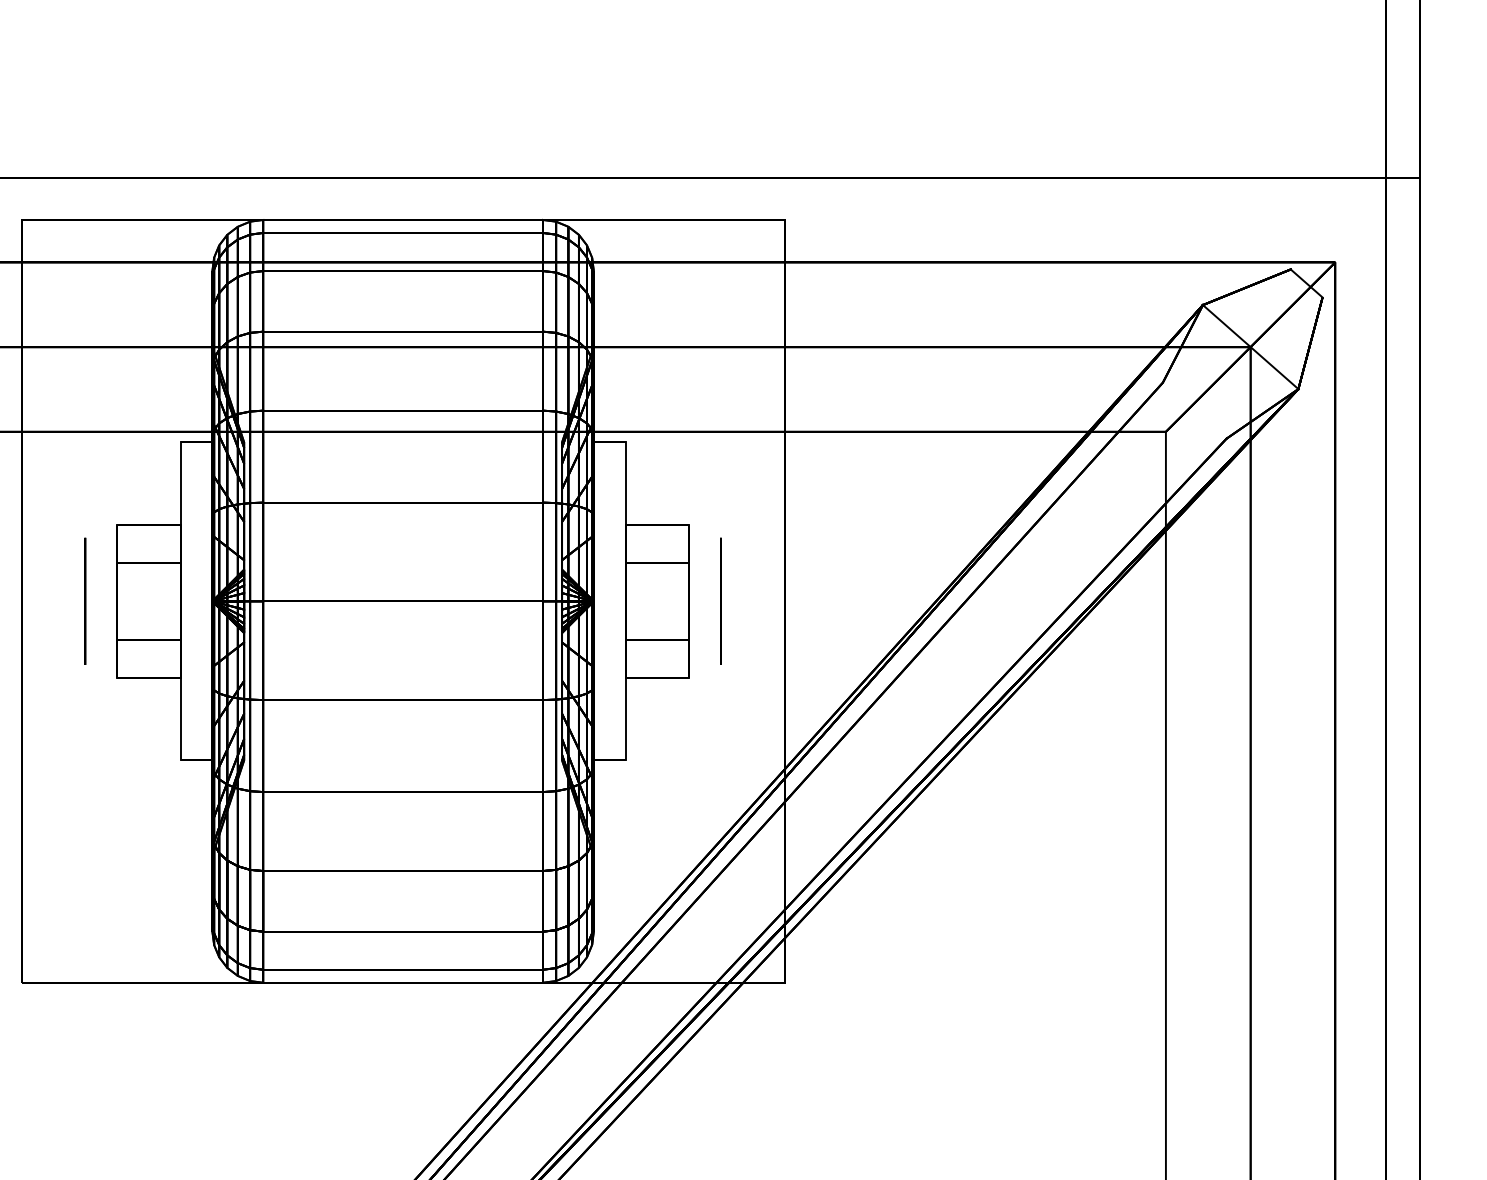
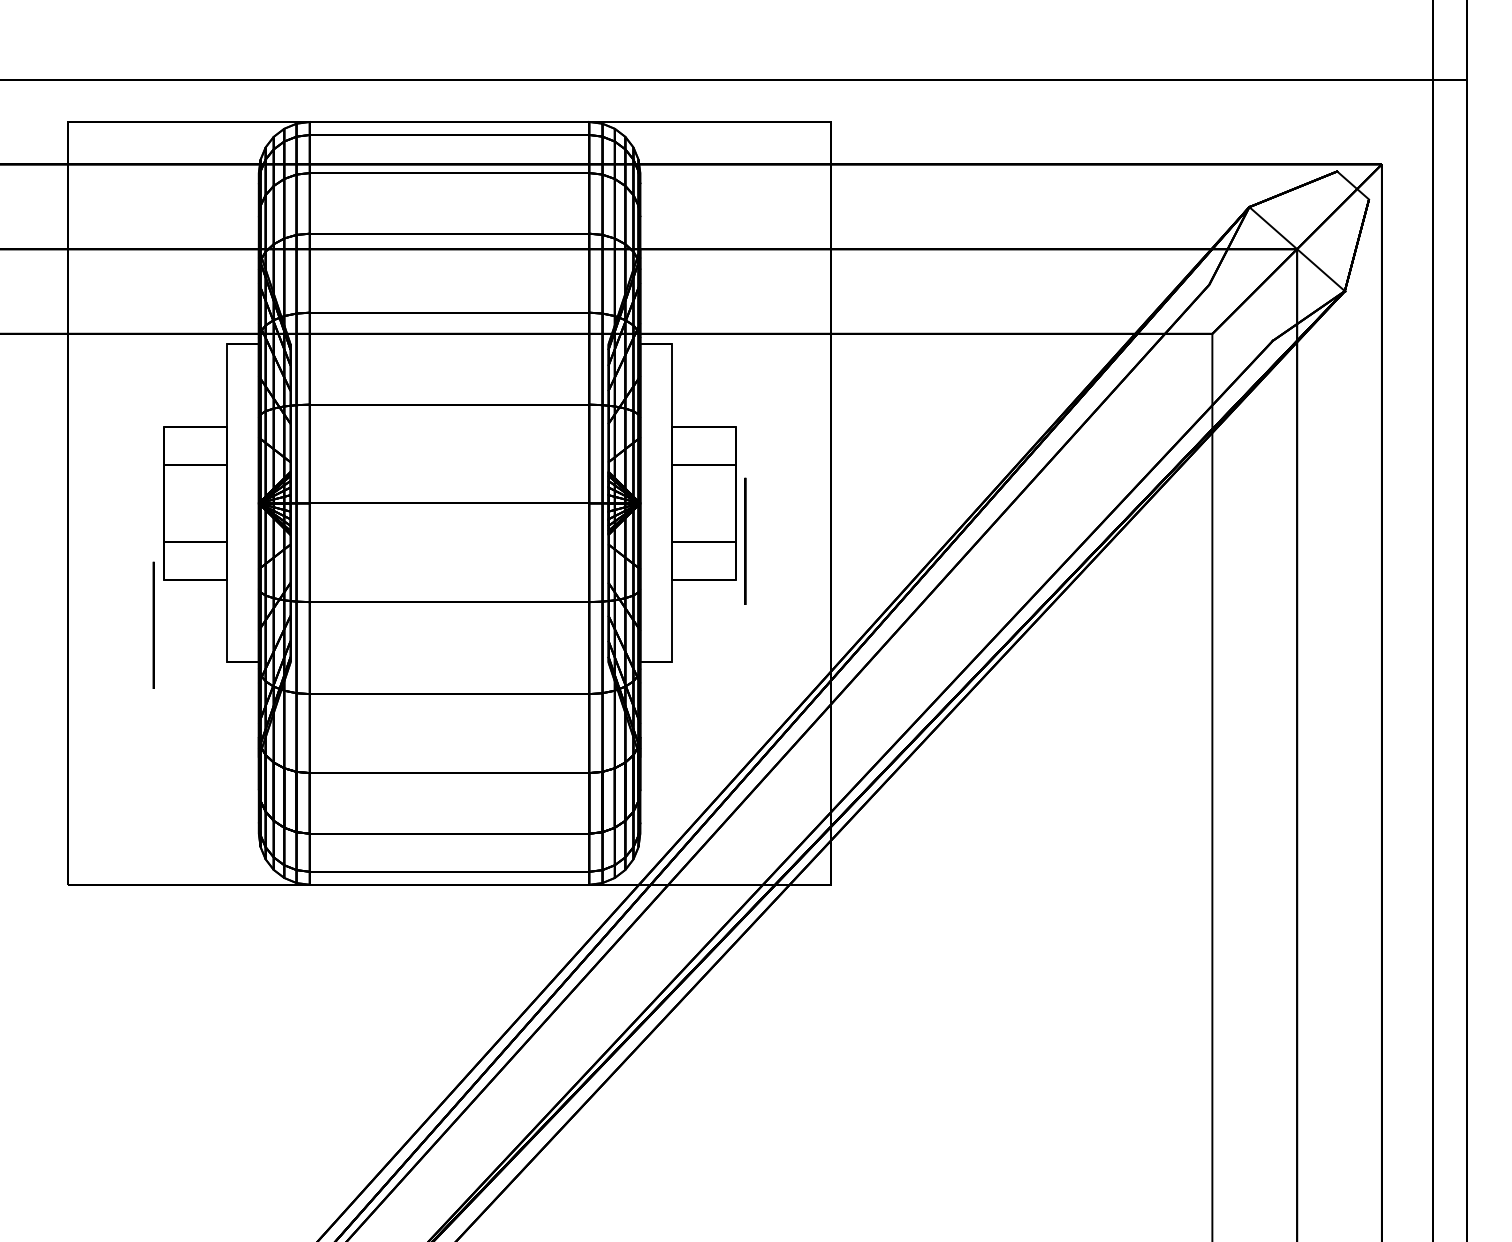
circle: (85, 600) -> (153, 624), moved
circle: (721, 600) -> (745, 540), moved

